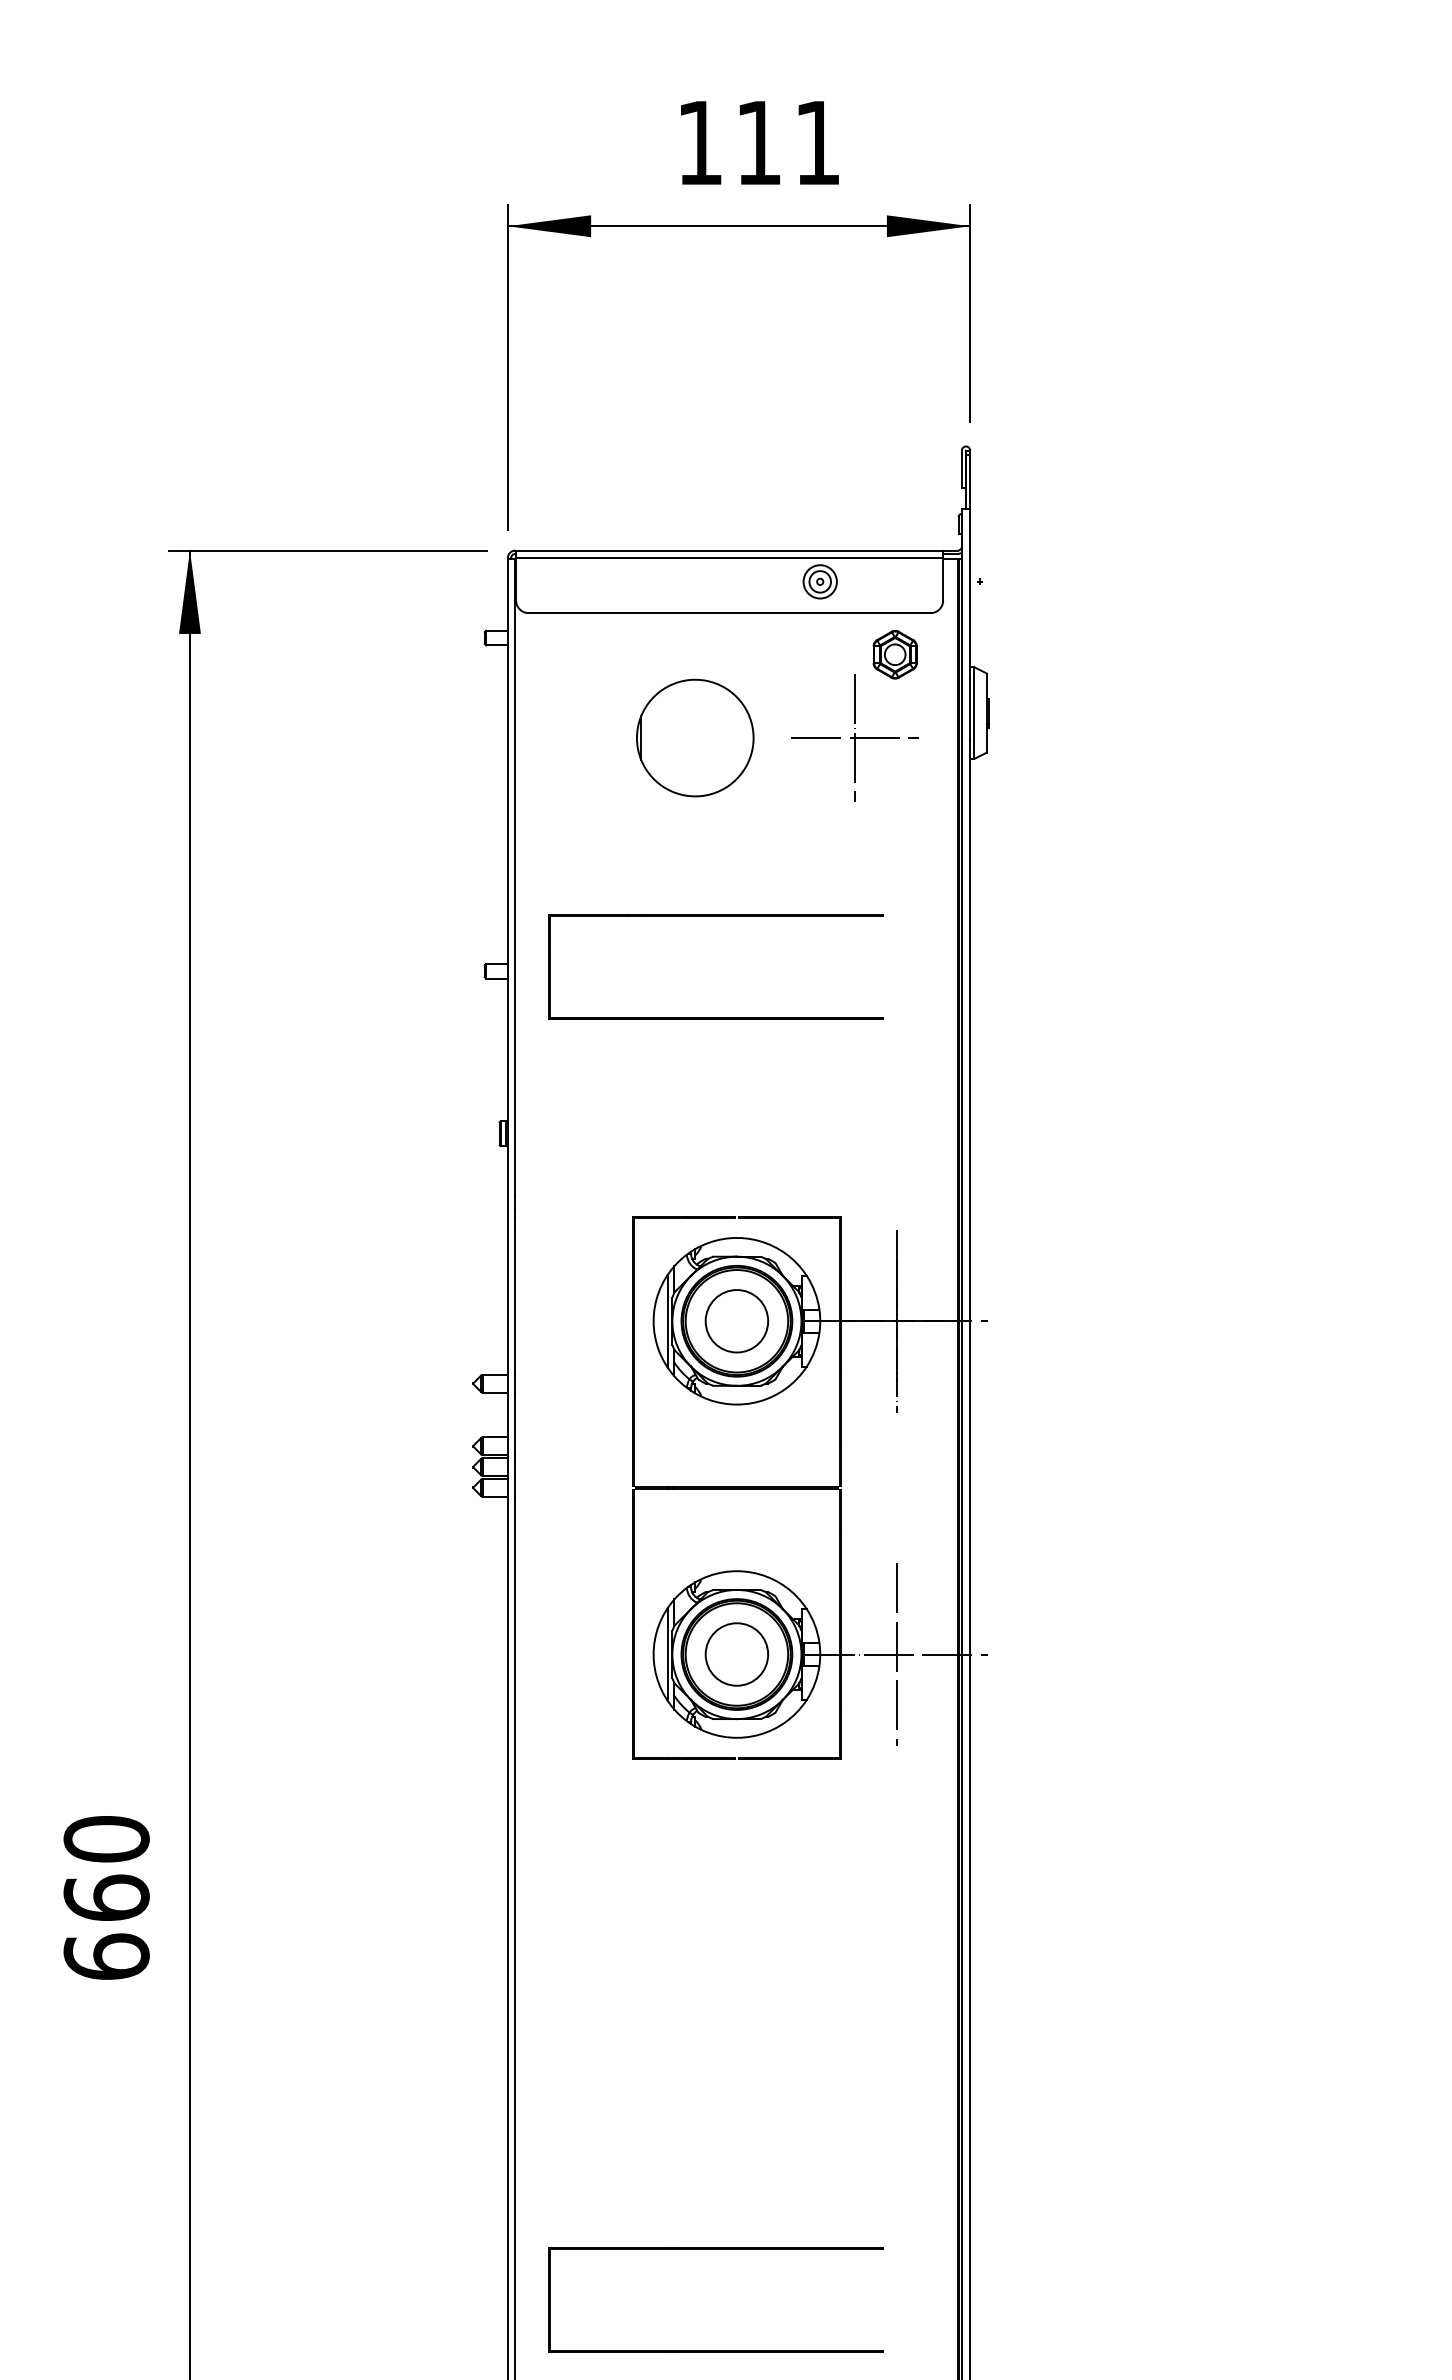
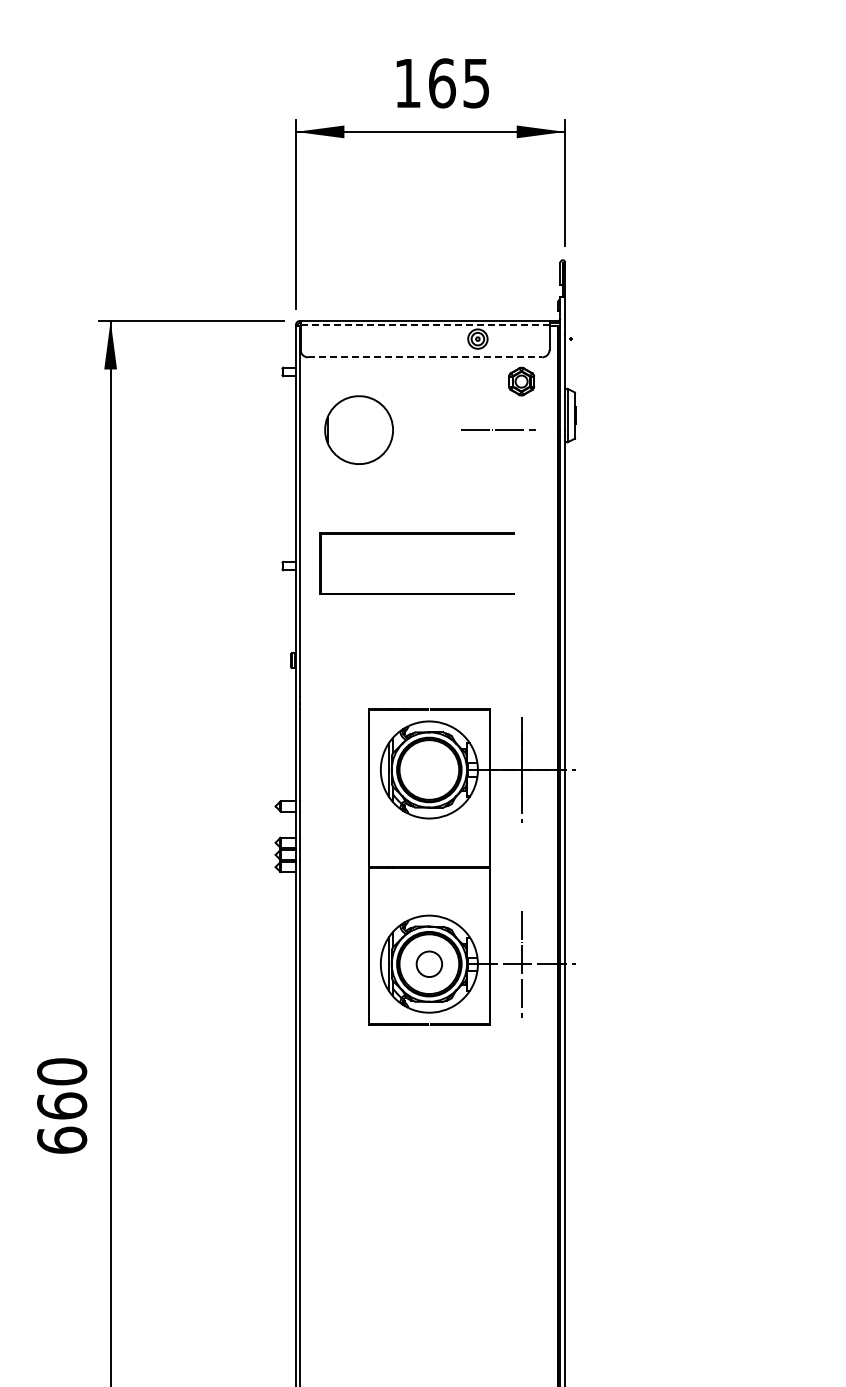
text: (786, 143) -> (458, 83), 111 -> 165
line: (730, 558) -> (425, 325), solid -> dashed
line: (730, 613) -> (425, 357), solid -> dashed
part: (694, 736) -> (358, 429), moved
line: (855, 736) -> (498, 429), removed
circle: (737, 1320) -> (429, 769), removed
circle: (737, 1655) -> (429, 964), size x0.7
part: (714, 2250) -> (416, 1311), removed

